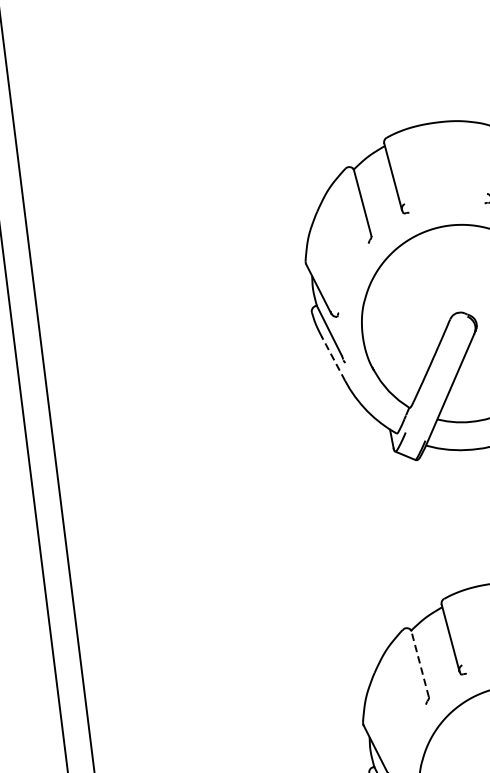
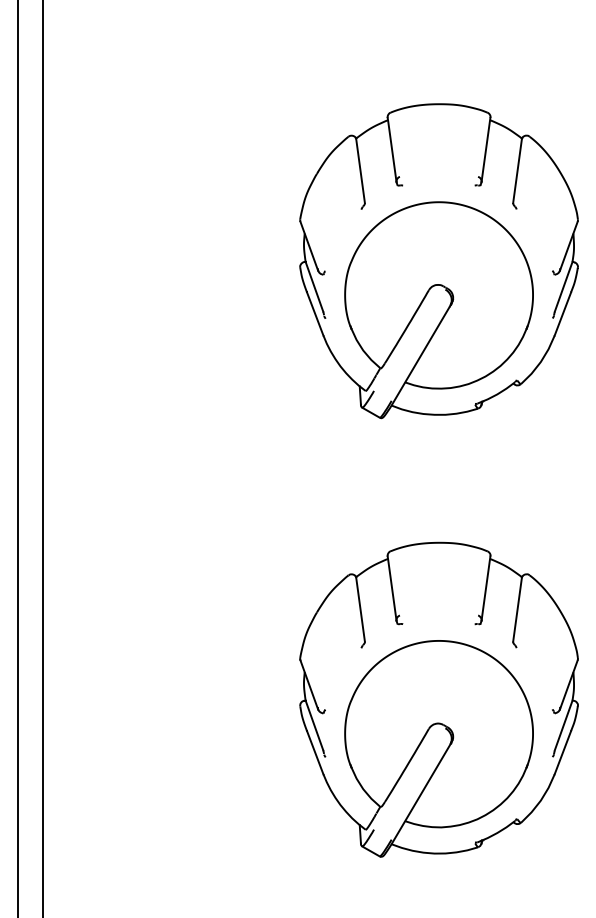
line: (334, 358) -> (315, 313), dashed -> solid
line: (420, 664) -> (360, 609), dashed -> solid

